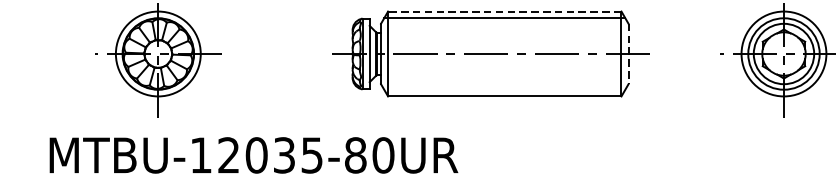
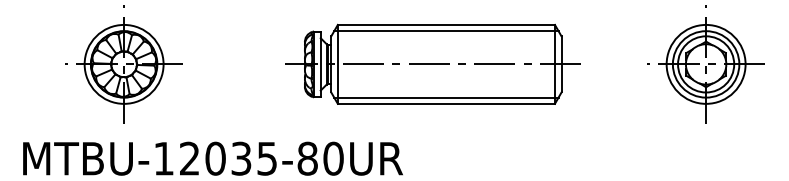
line: (504, 11) -> (446, 24), dashed -> solid
line: (628, 54) -> (561, 64), dashed -> solid
line: (504, 89) -> (446, 97), added

